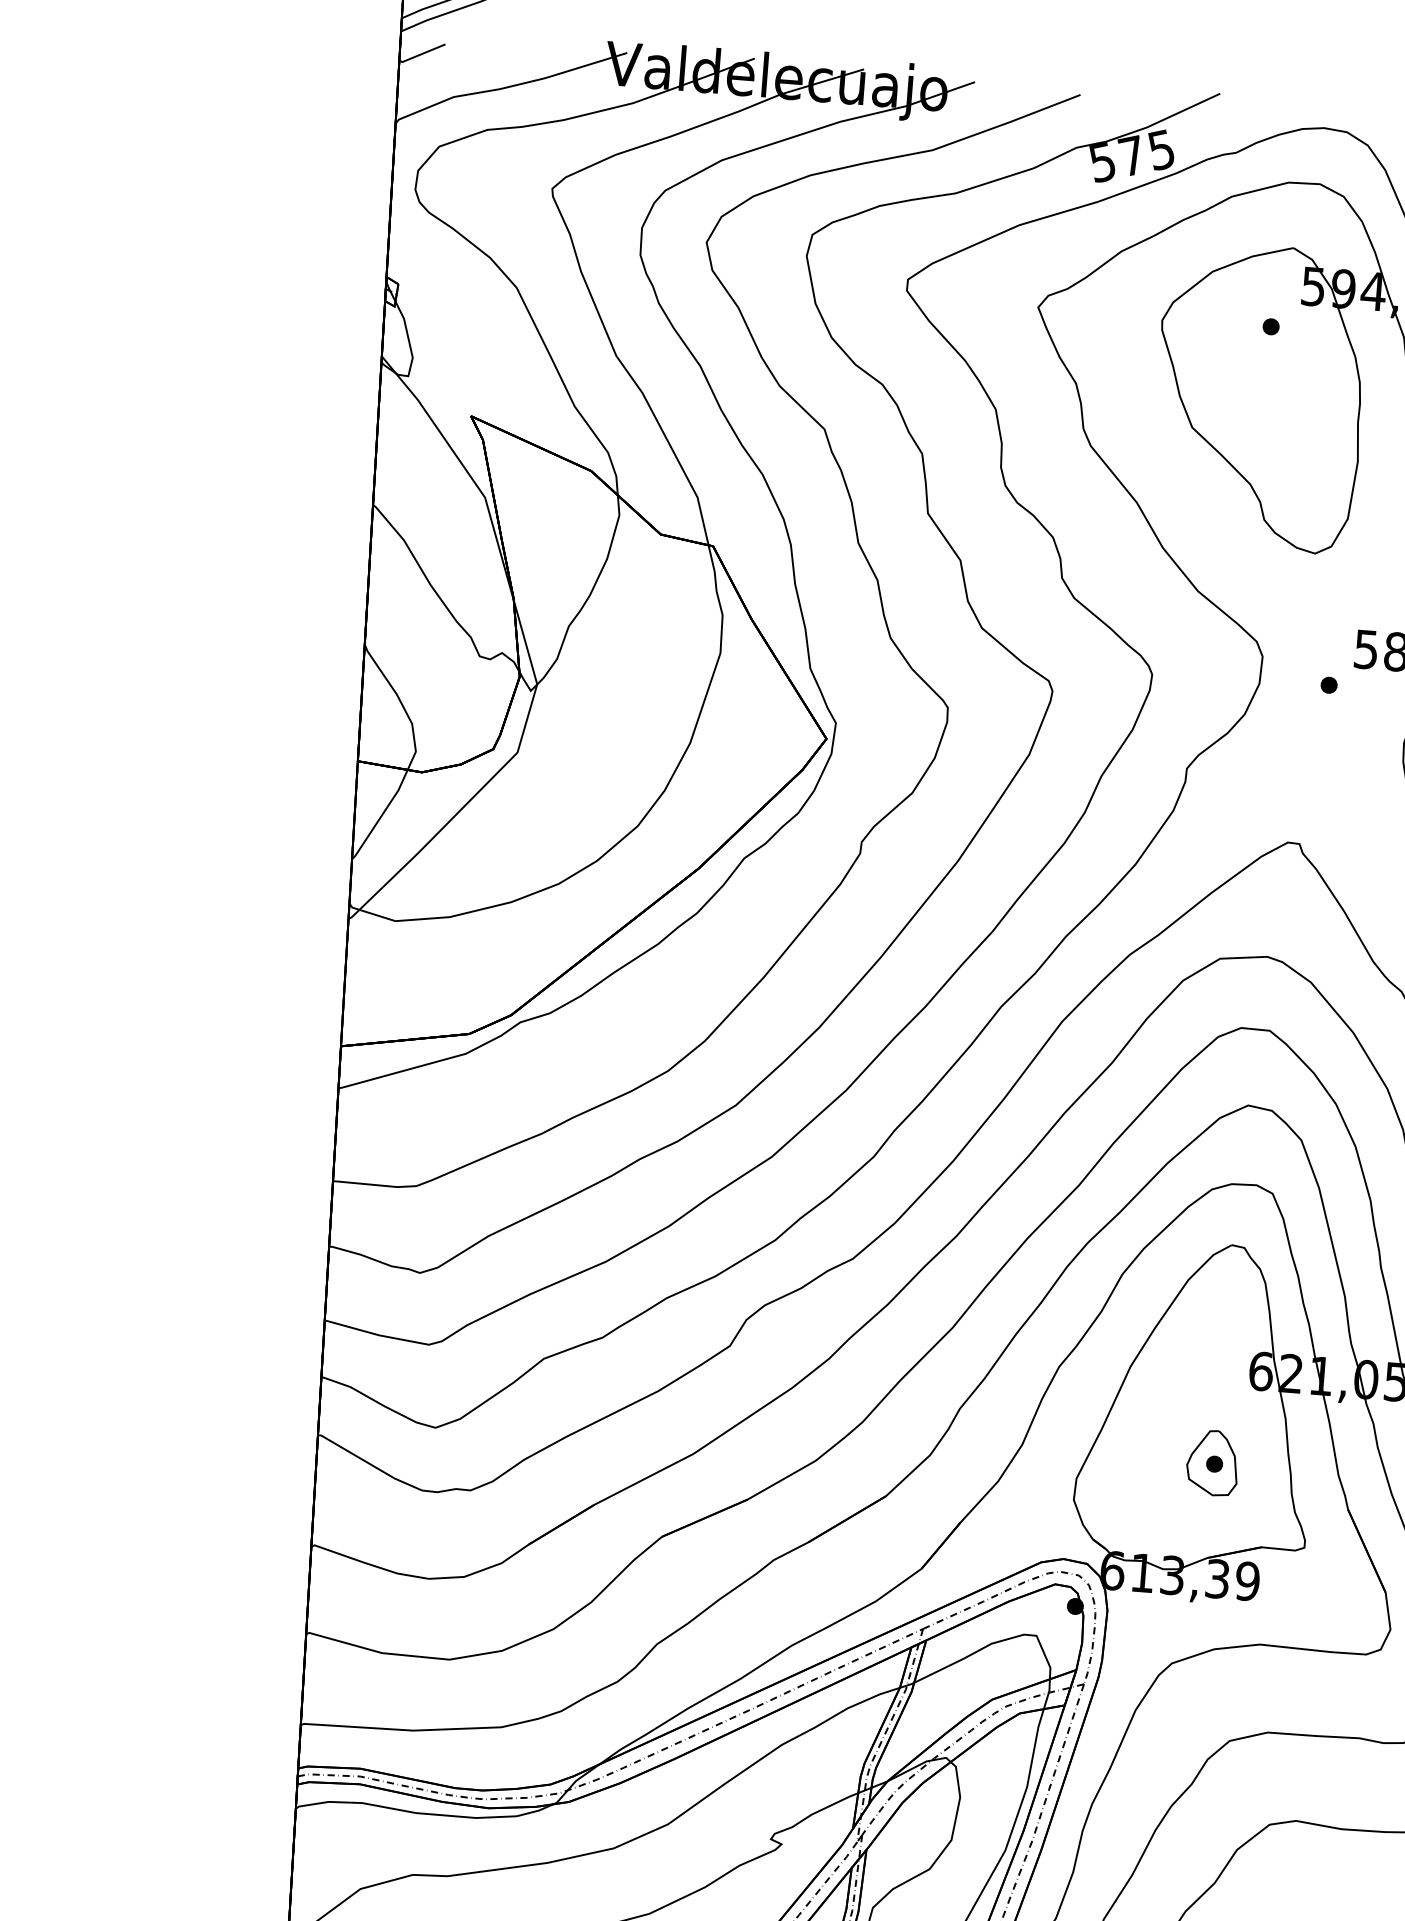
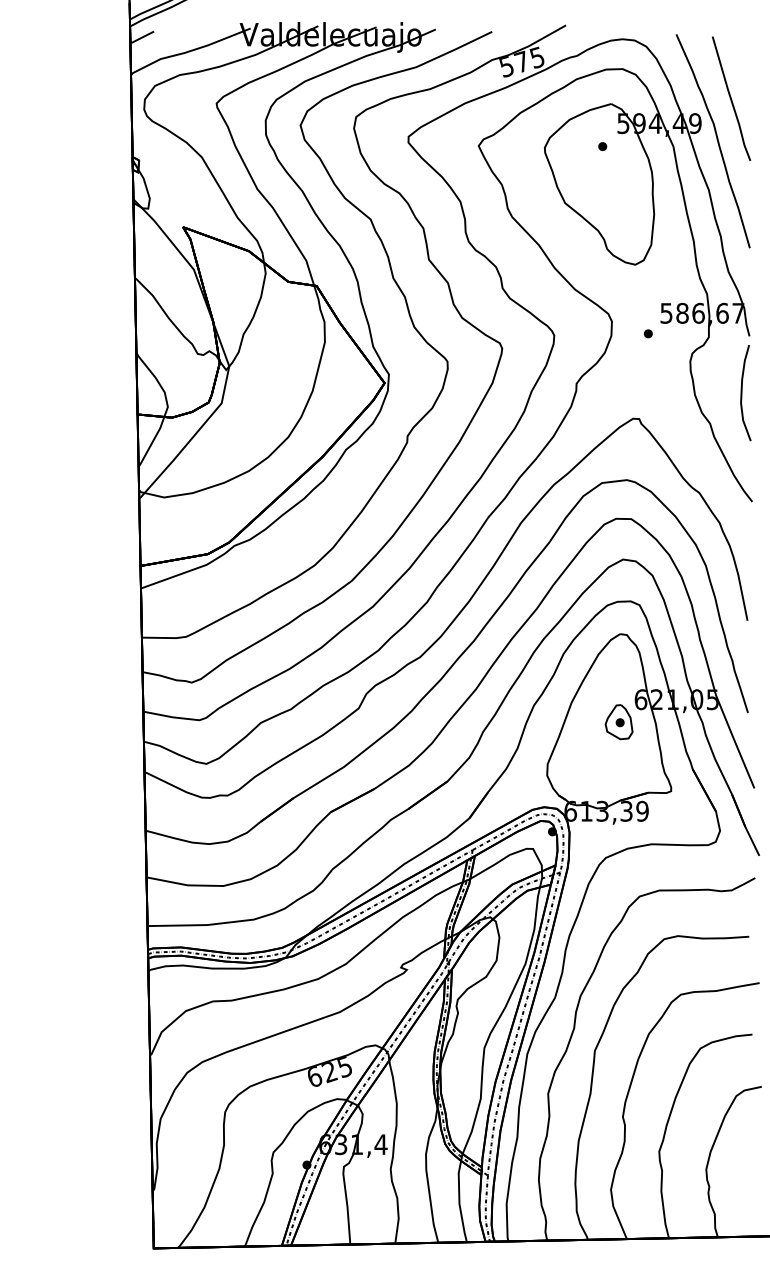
part: (1211, 1463) -> (618, 722), moved

